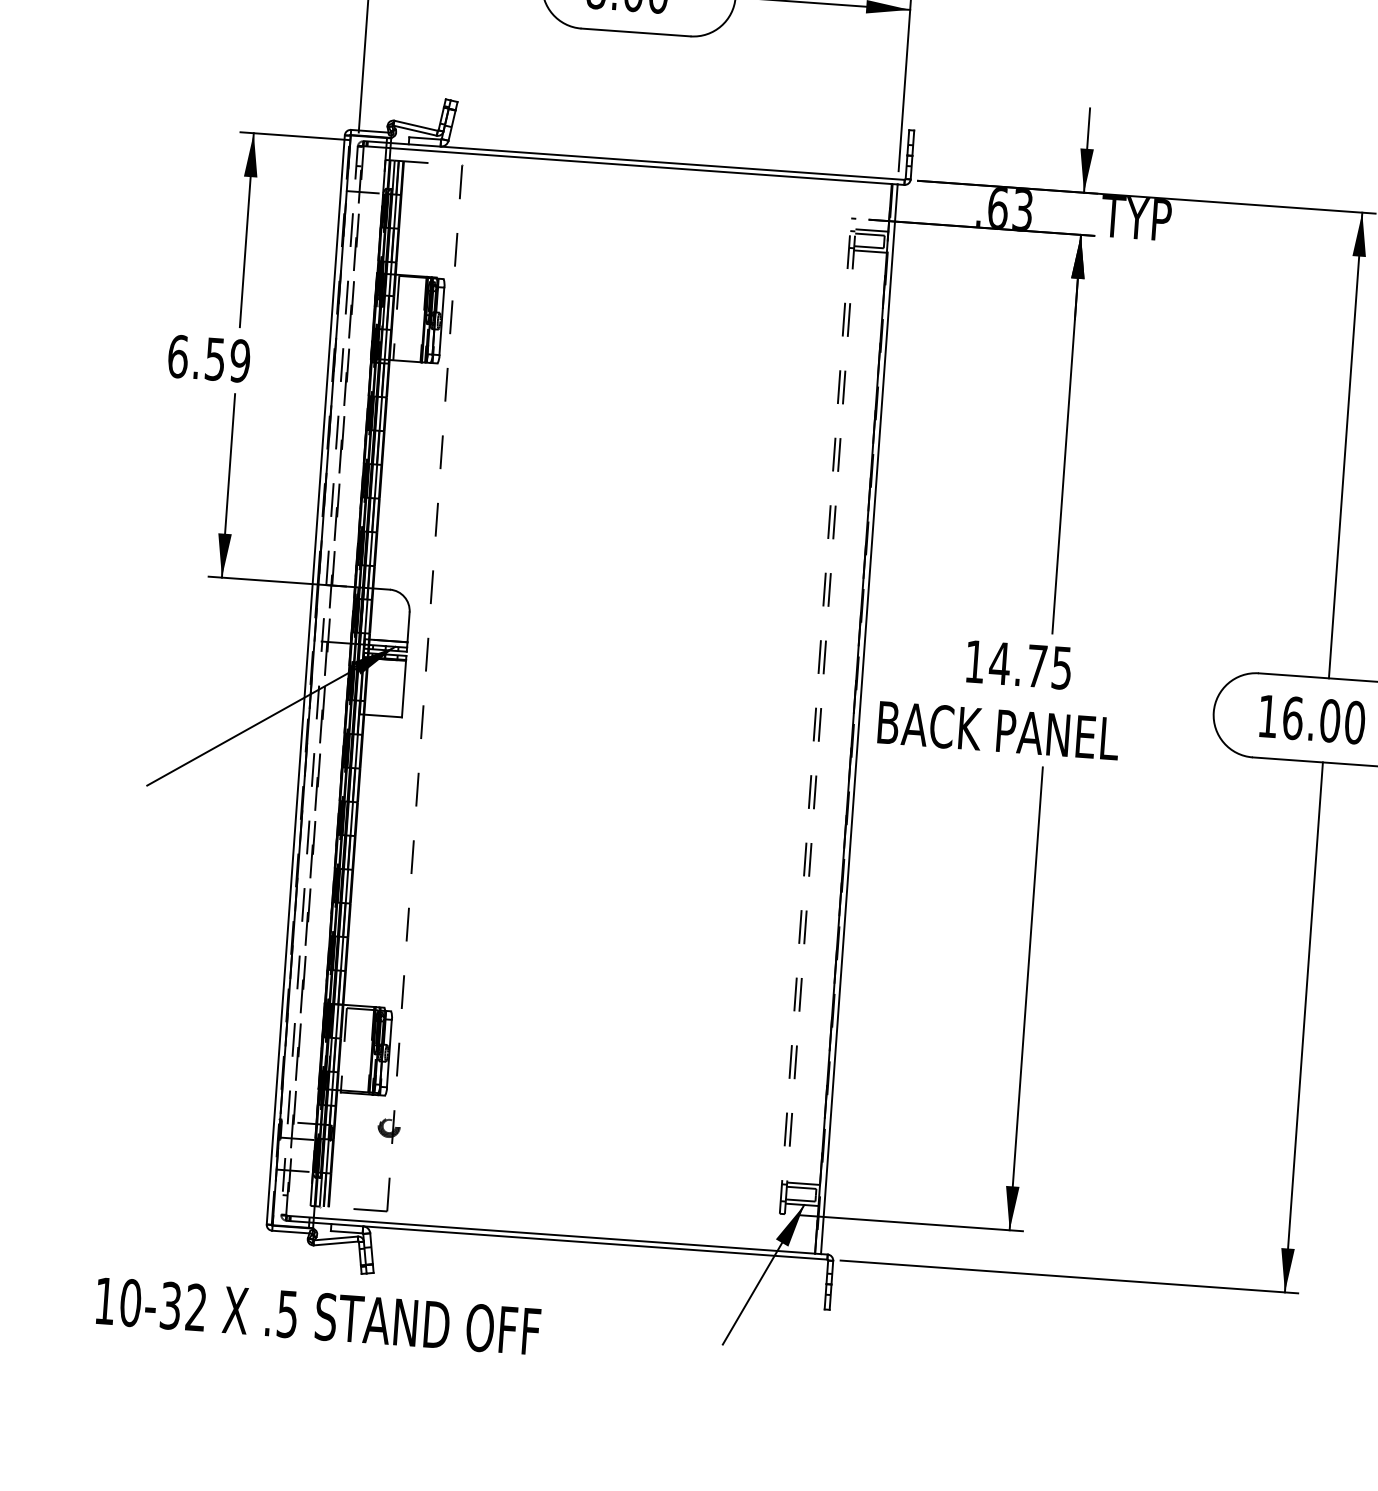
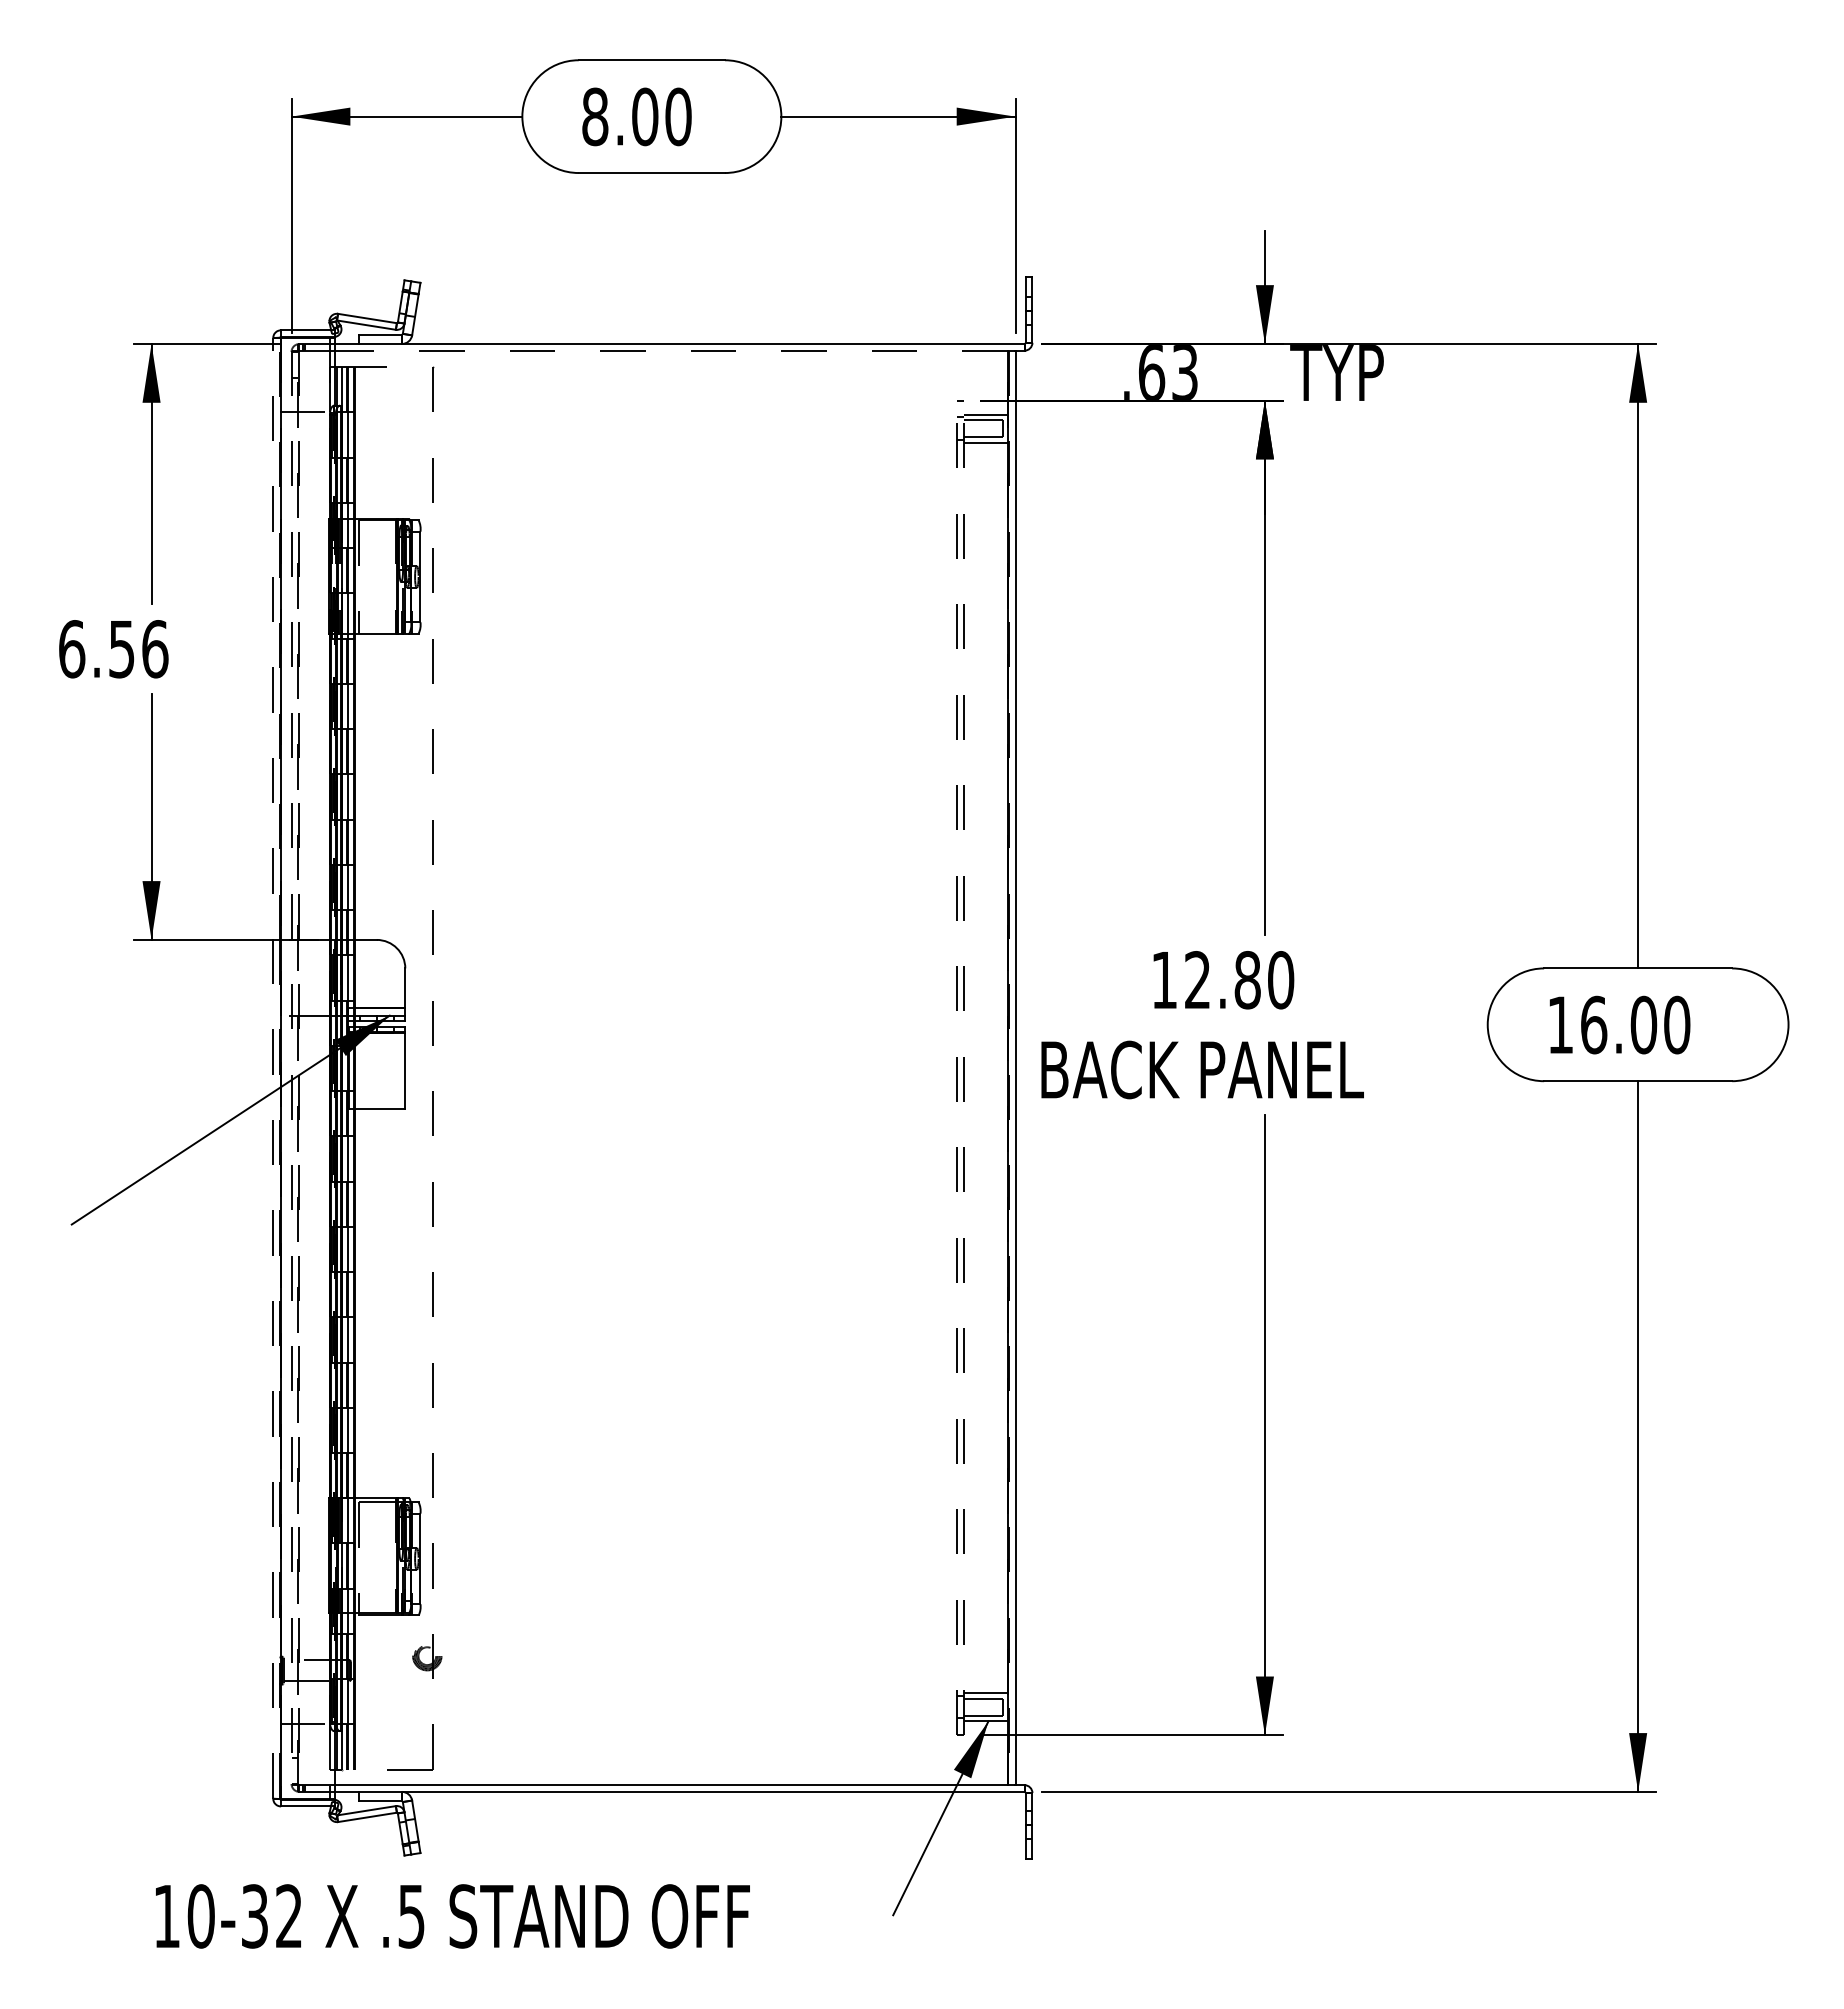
line: (641, 165) -> (671, 350), solid -> dashed
text: (240, 361) -> (155, 649), 6.59 -> 6.56
text: (1030, 665) -> (1238, 980), 14.75 -> 12.80
line: (306, 679) -> (273, 1067), solid -> dashed
text: (318, 1316) -> (452, 1916), moved

